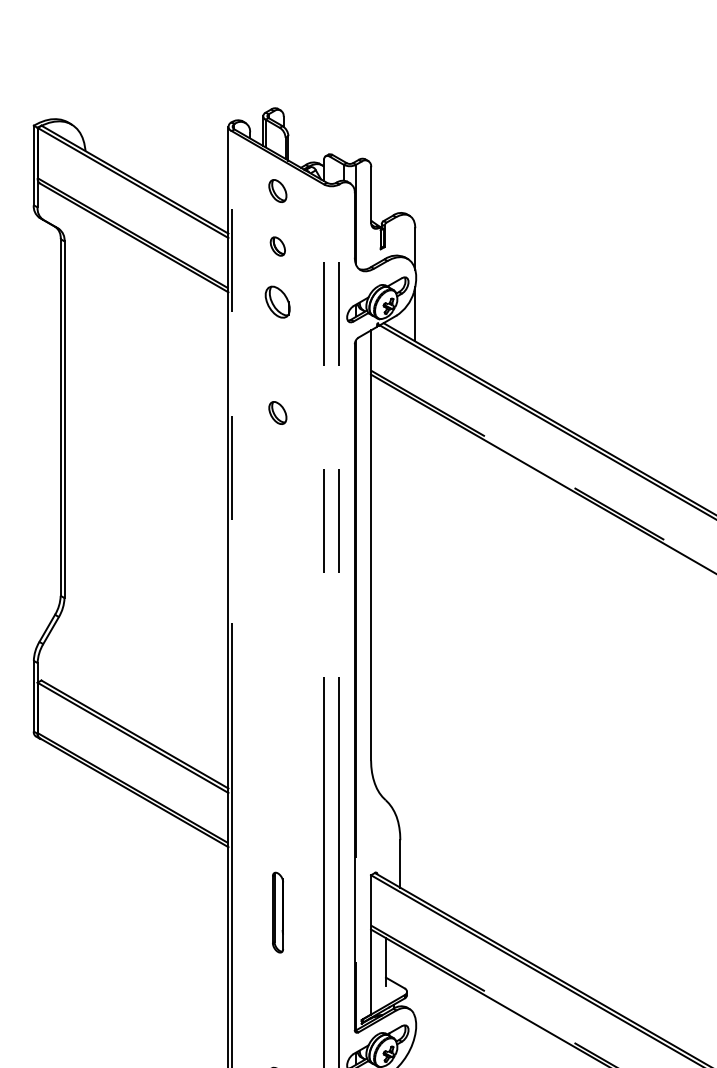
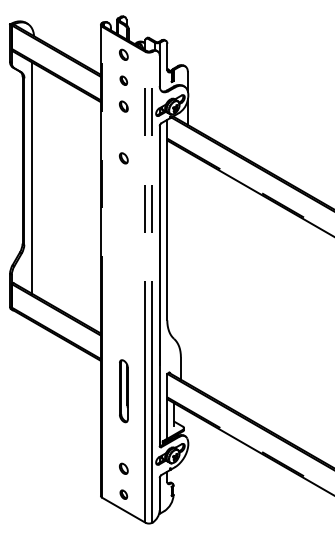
part: (277, 301) -> (123, 106), size x0.71
line: (81, 454) -> (32, 177), added
part: (277, 913) -> (123, 391), size x1.67

